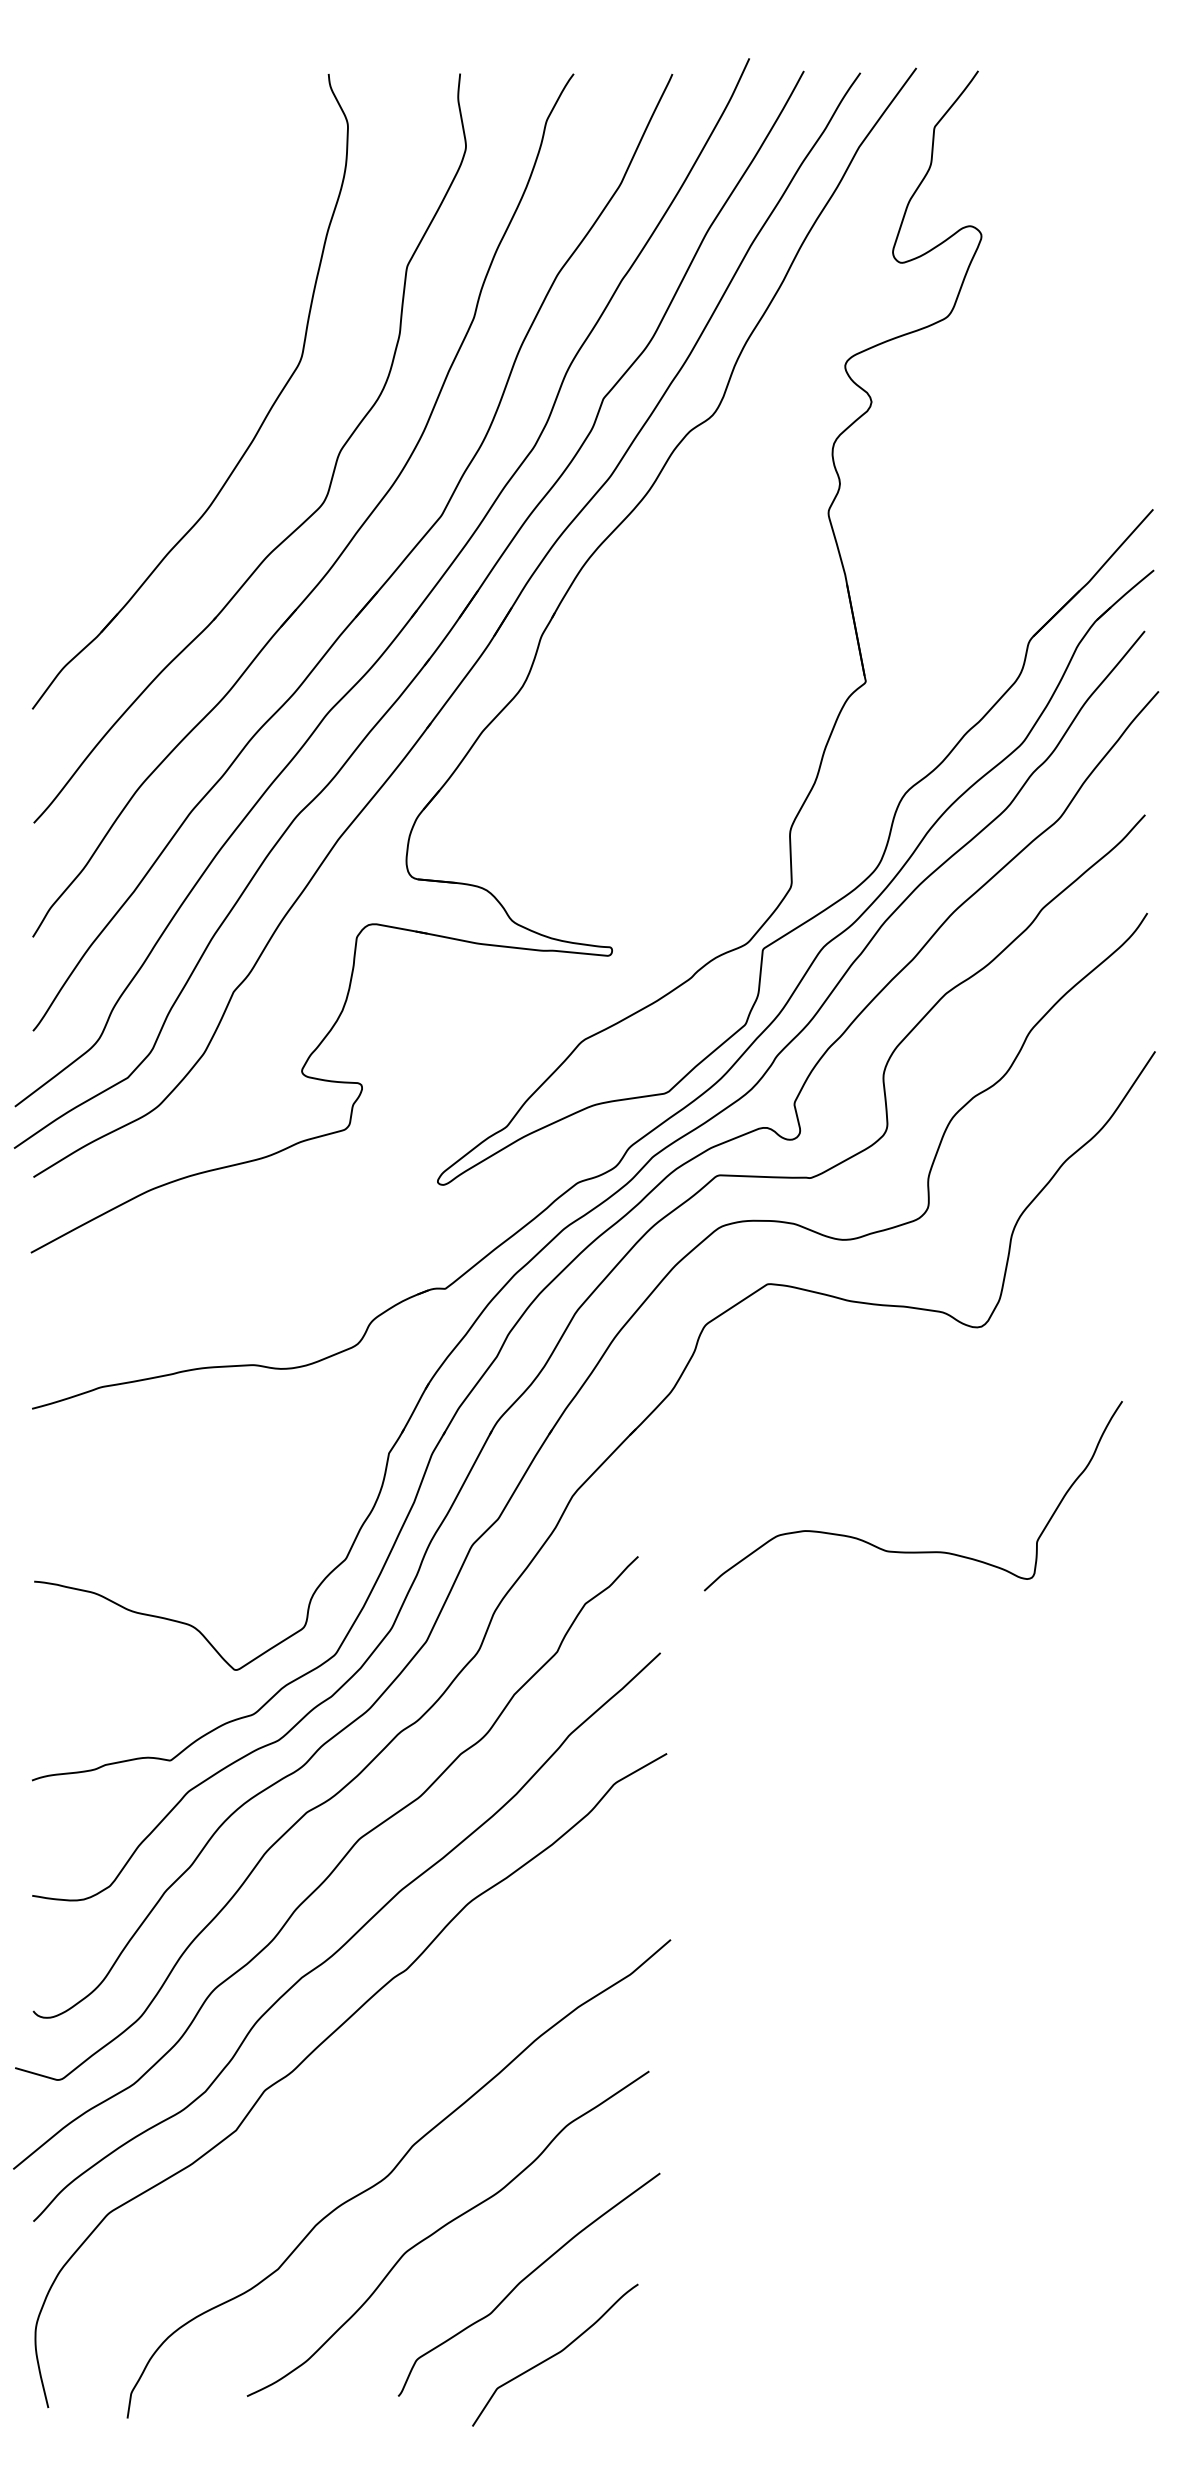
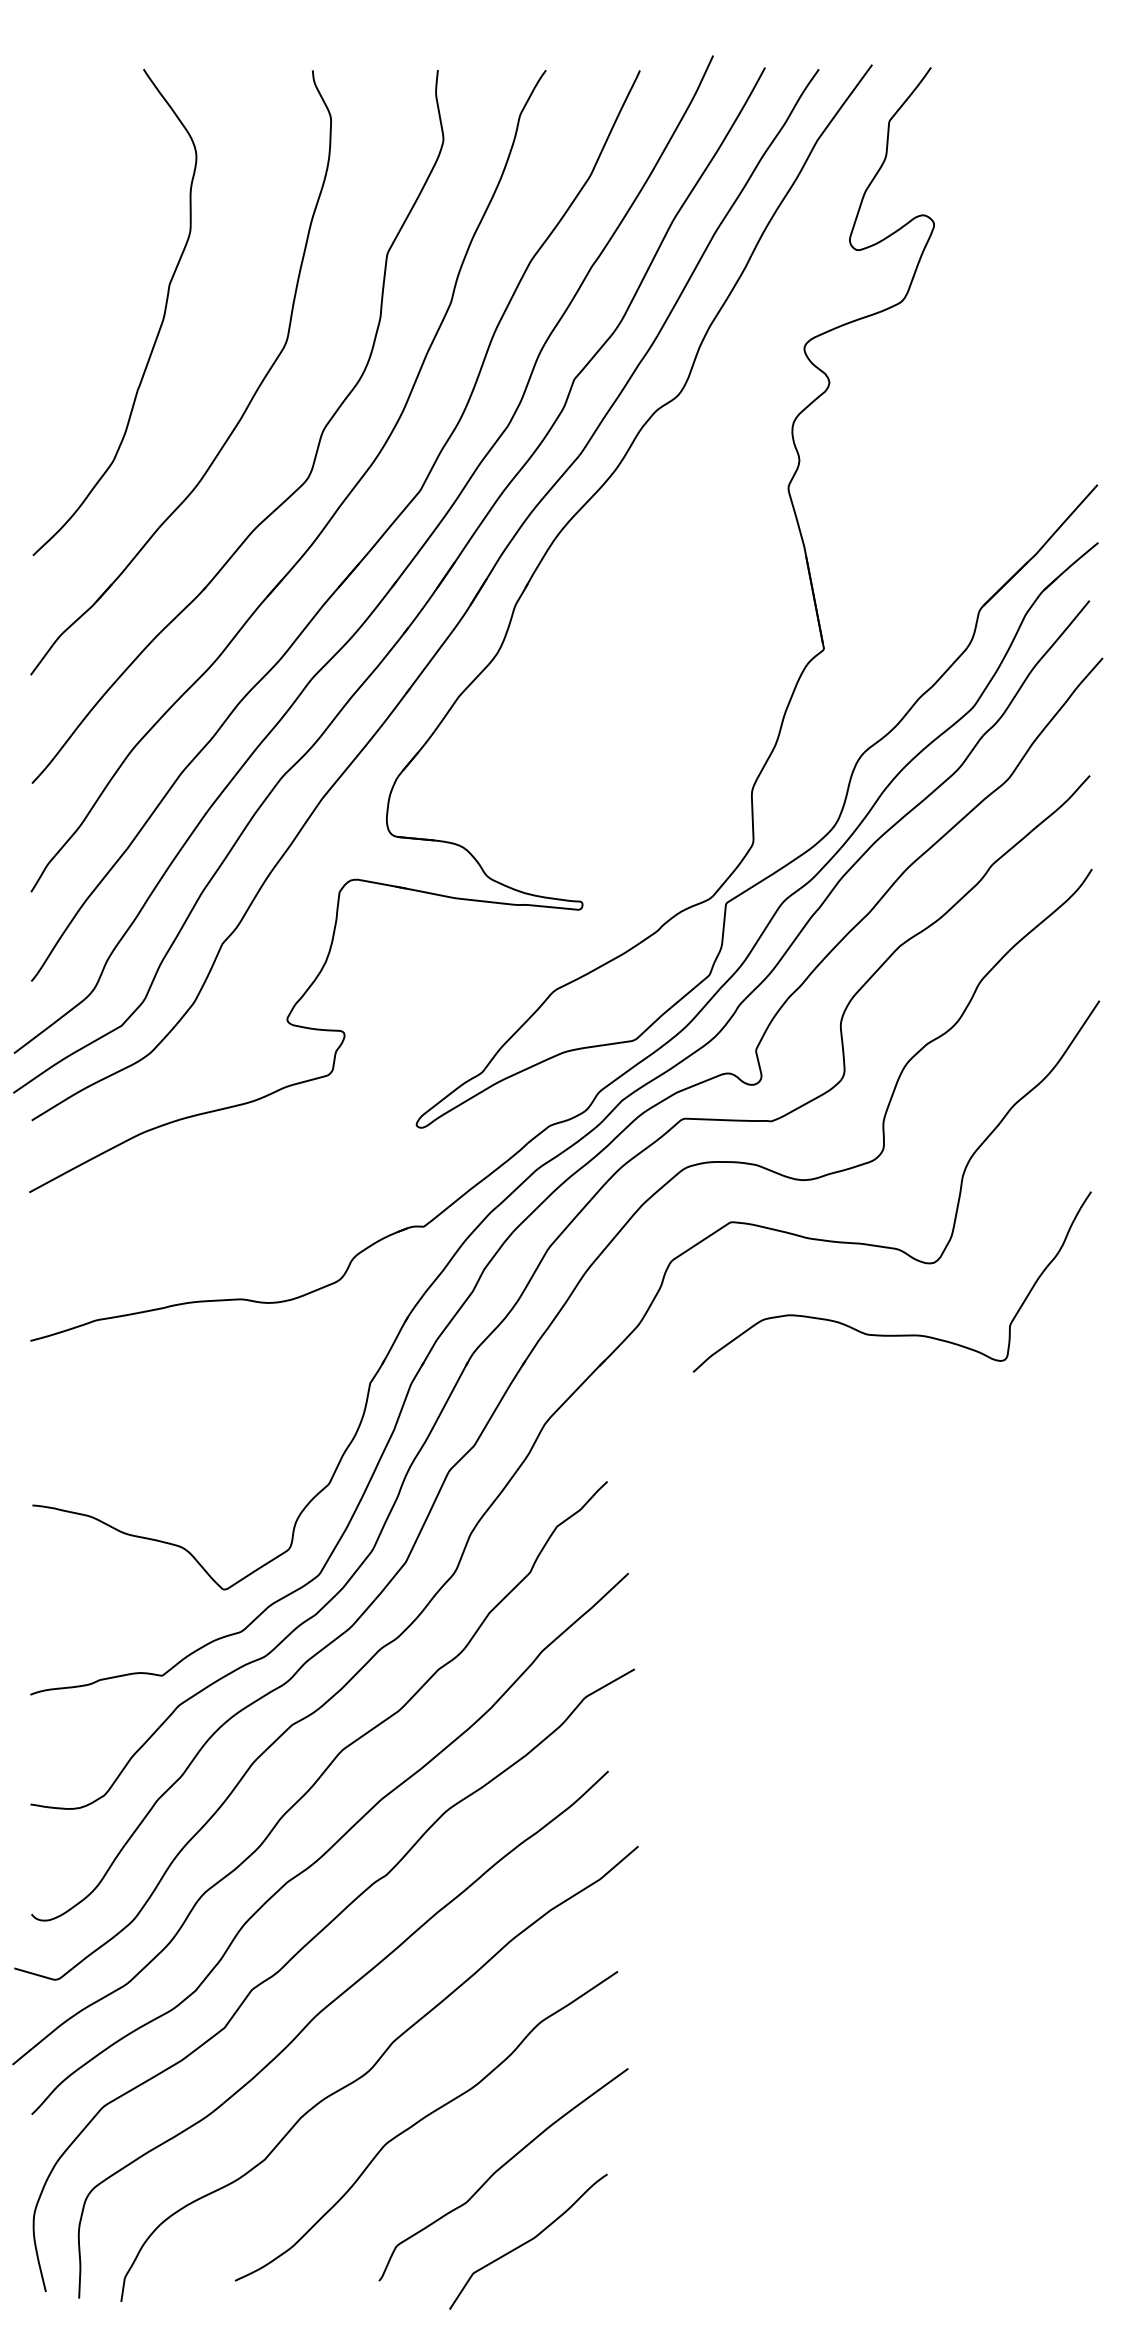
curve: (166, 346) -> (158, 329), added
curve: (912, 1551) -> (891, 1334), moved
curve: (337, 2114) -> (321, 2012), added

